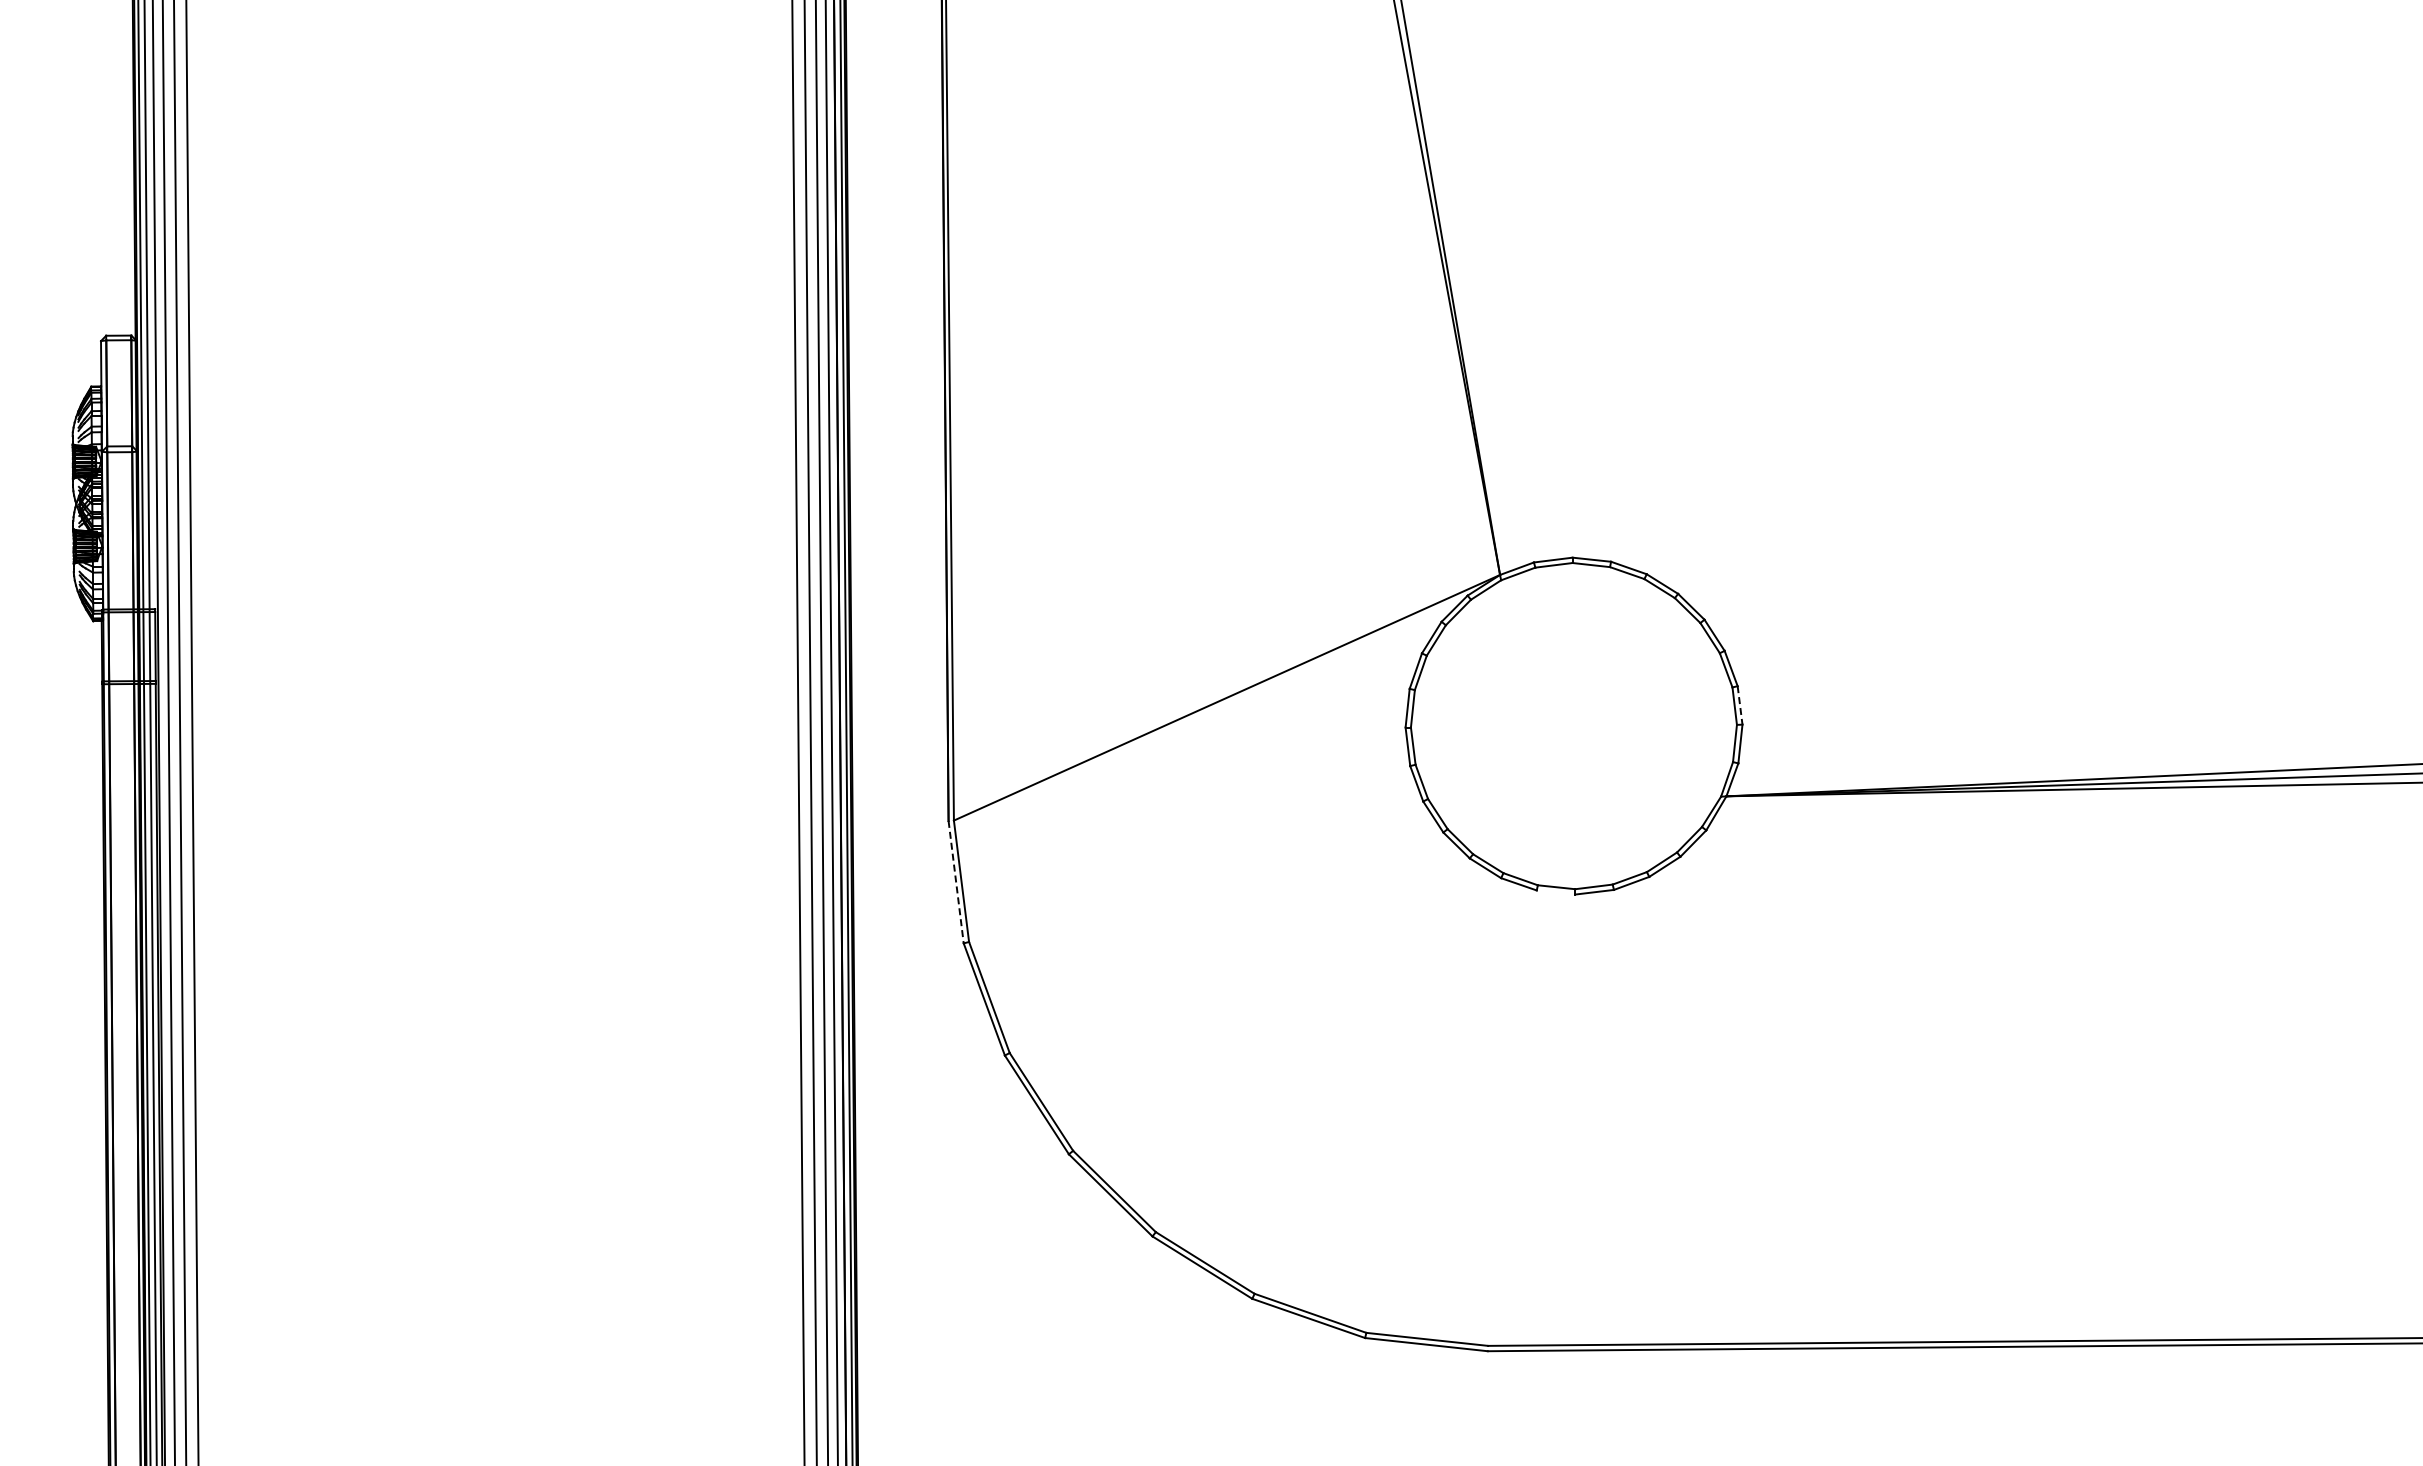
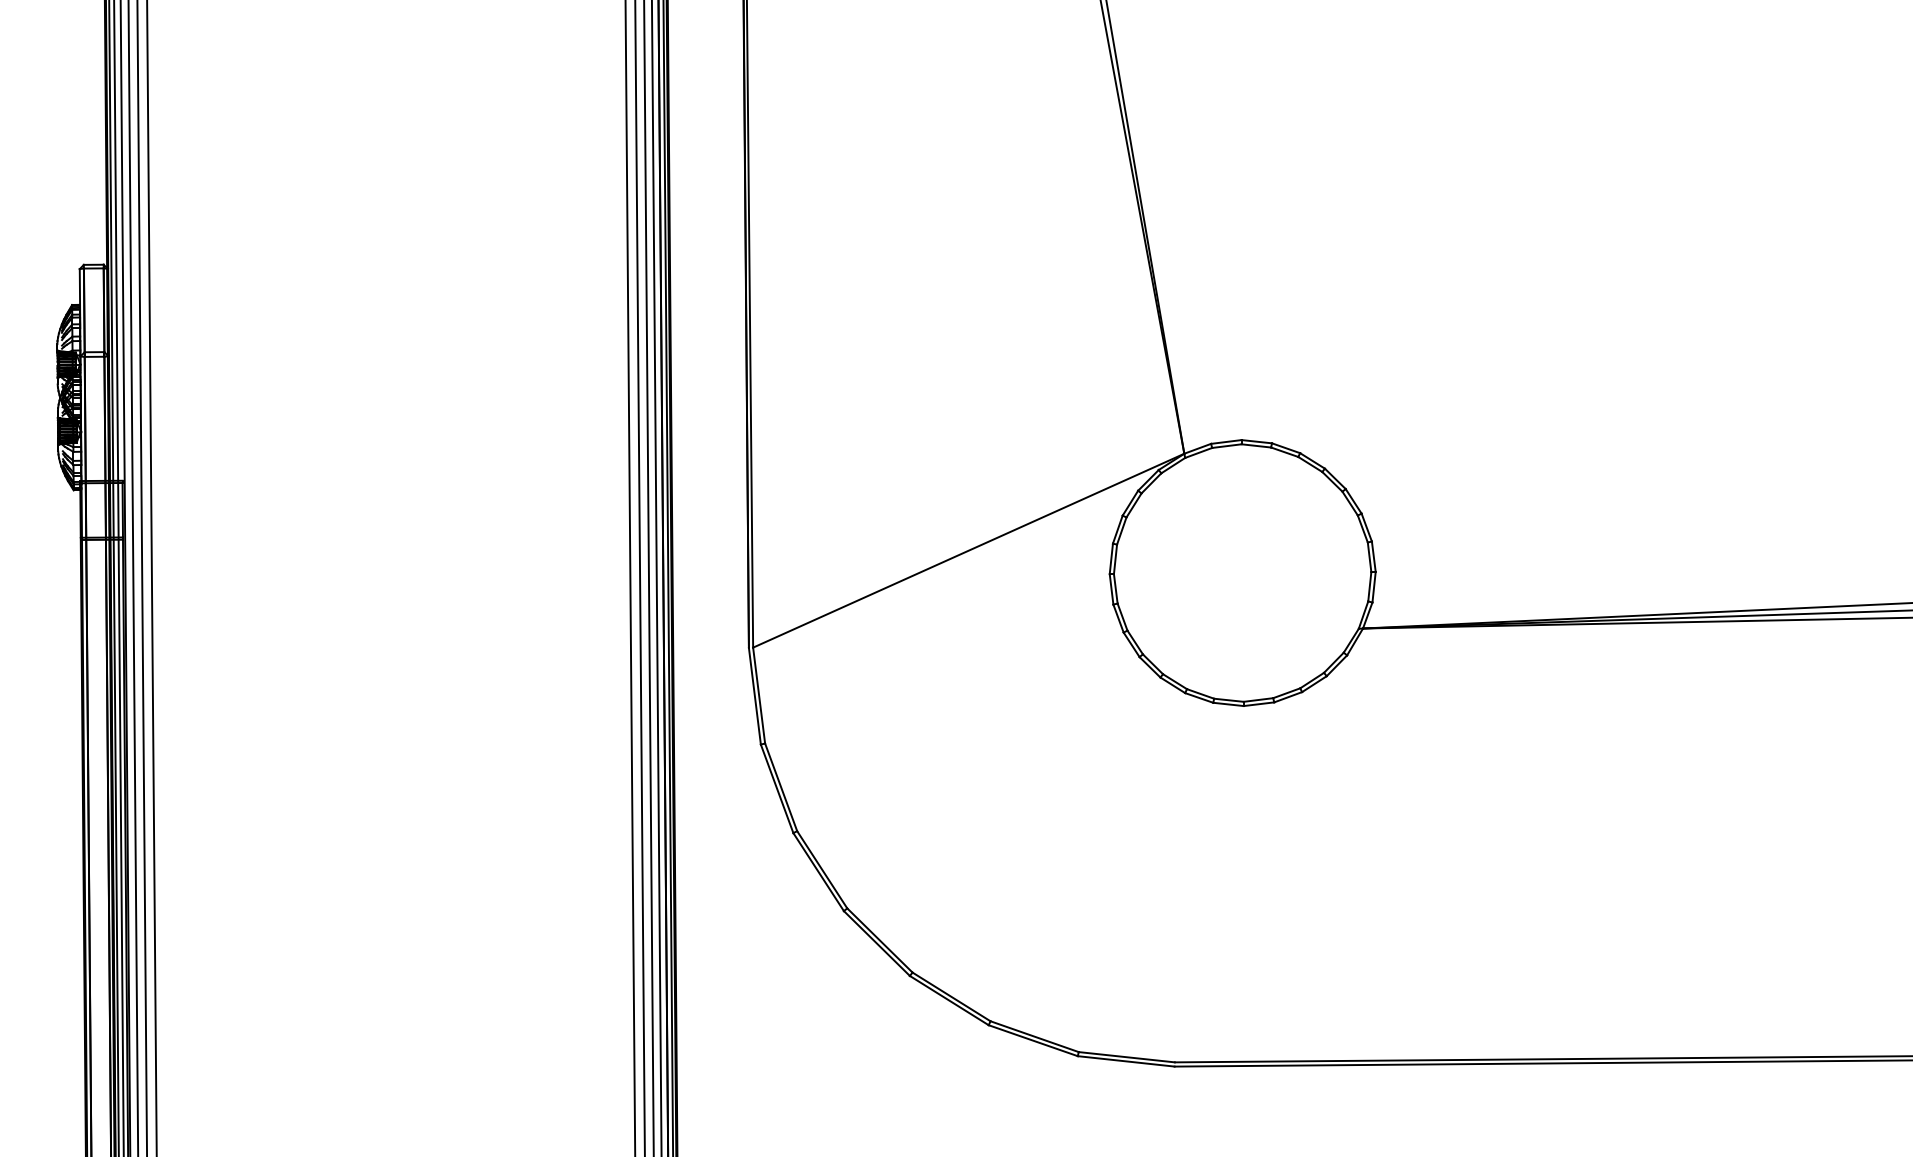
line: (1740, 705) -> (1374, 556), dashed -> solid
line: (956, 882) -> (755, 696), dashed -> solid
line: (1555, 892) -> (1228, 704), added

